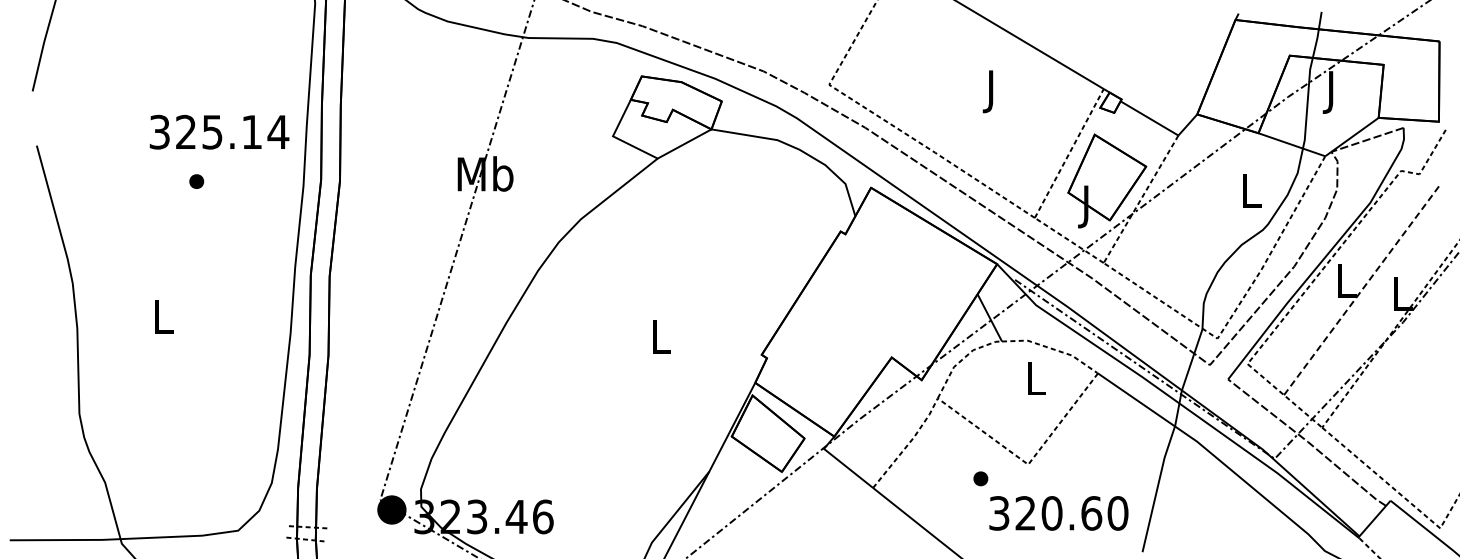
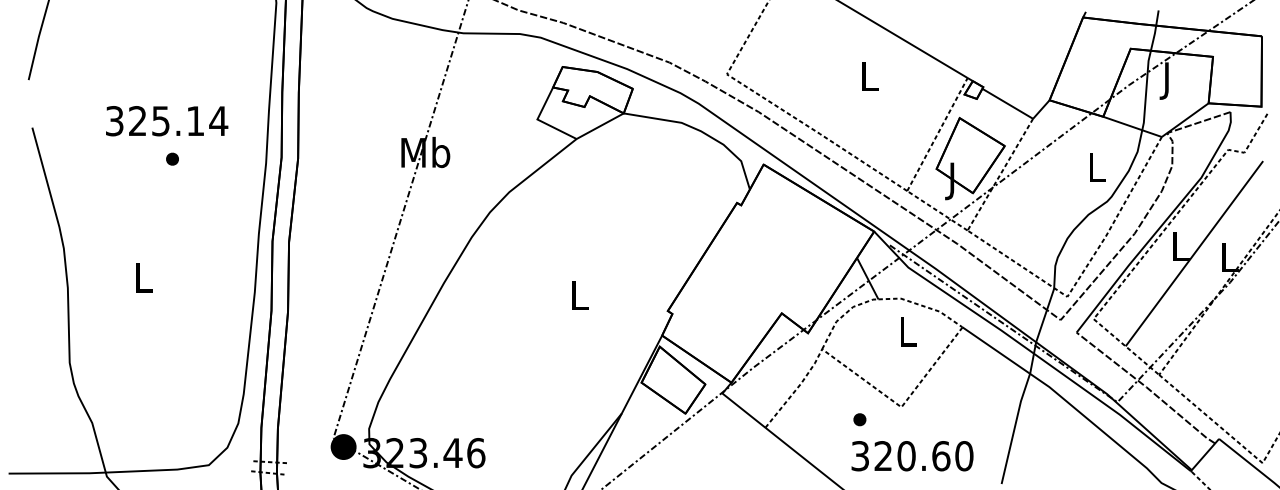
text: (991, 91) -> (869, 80), J -> L
text: (219, 131) -> (167, 120), moved
line: (1362, 289) -> (1194, 253), dashed -> solid
text: (1058, 513) -> (912, 456), moved

